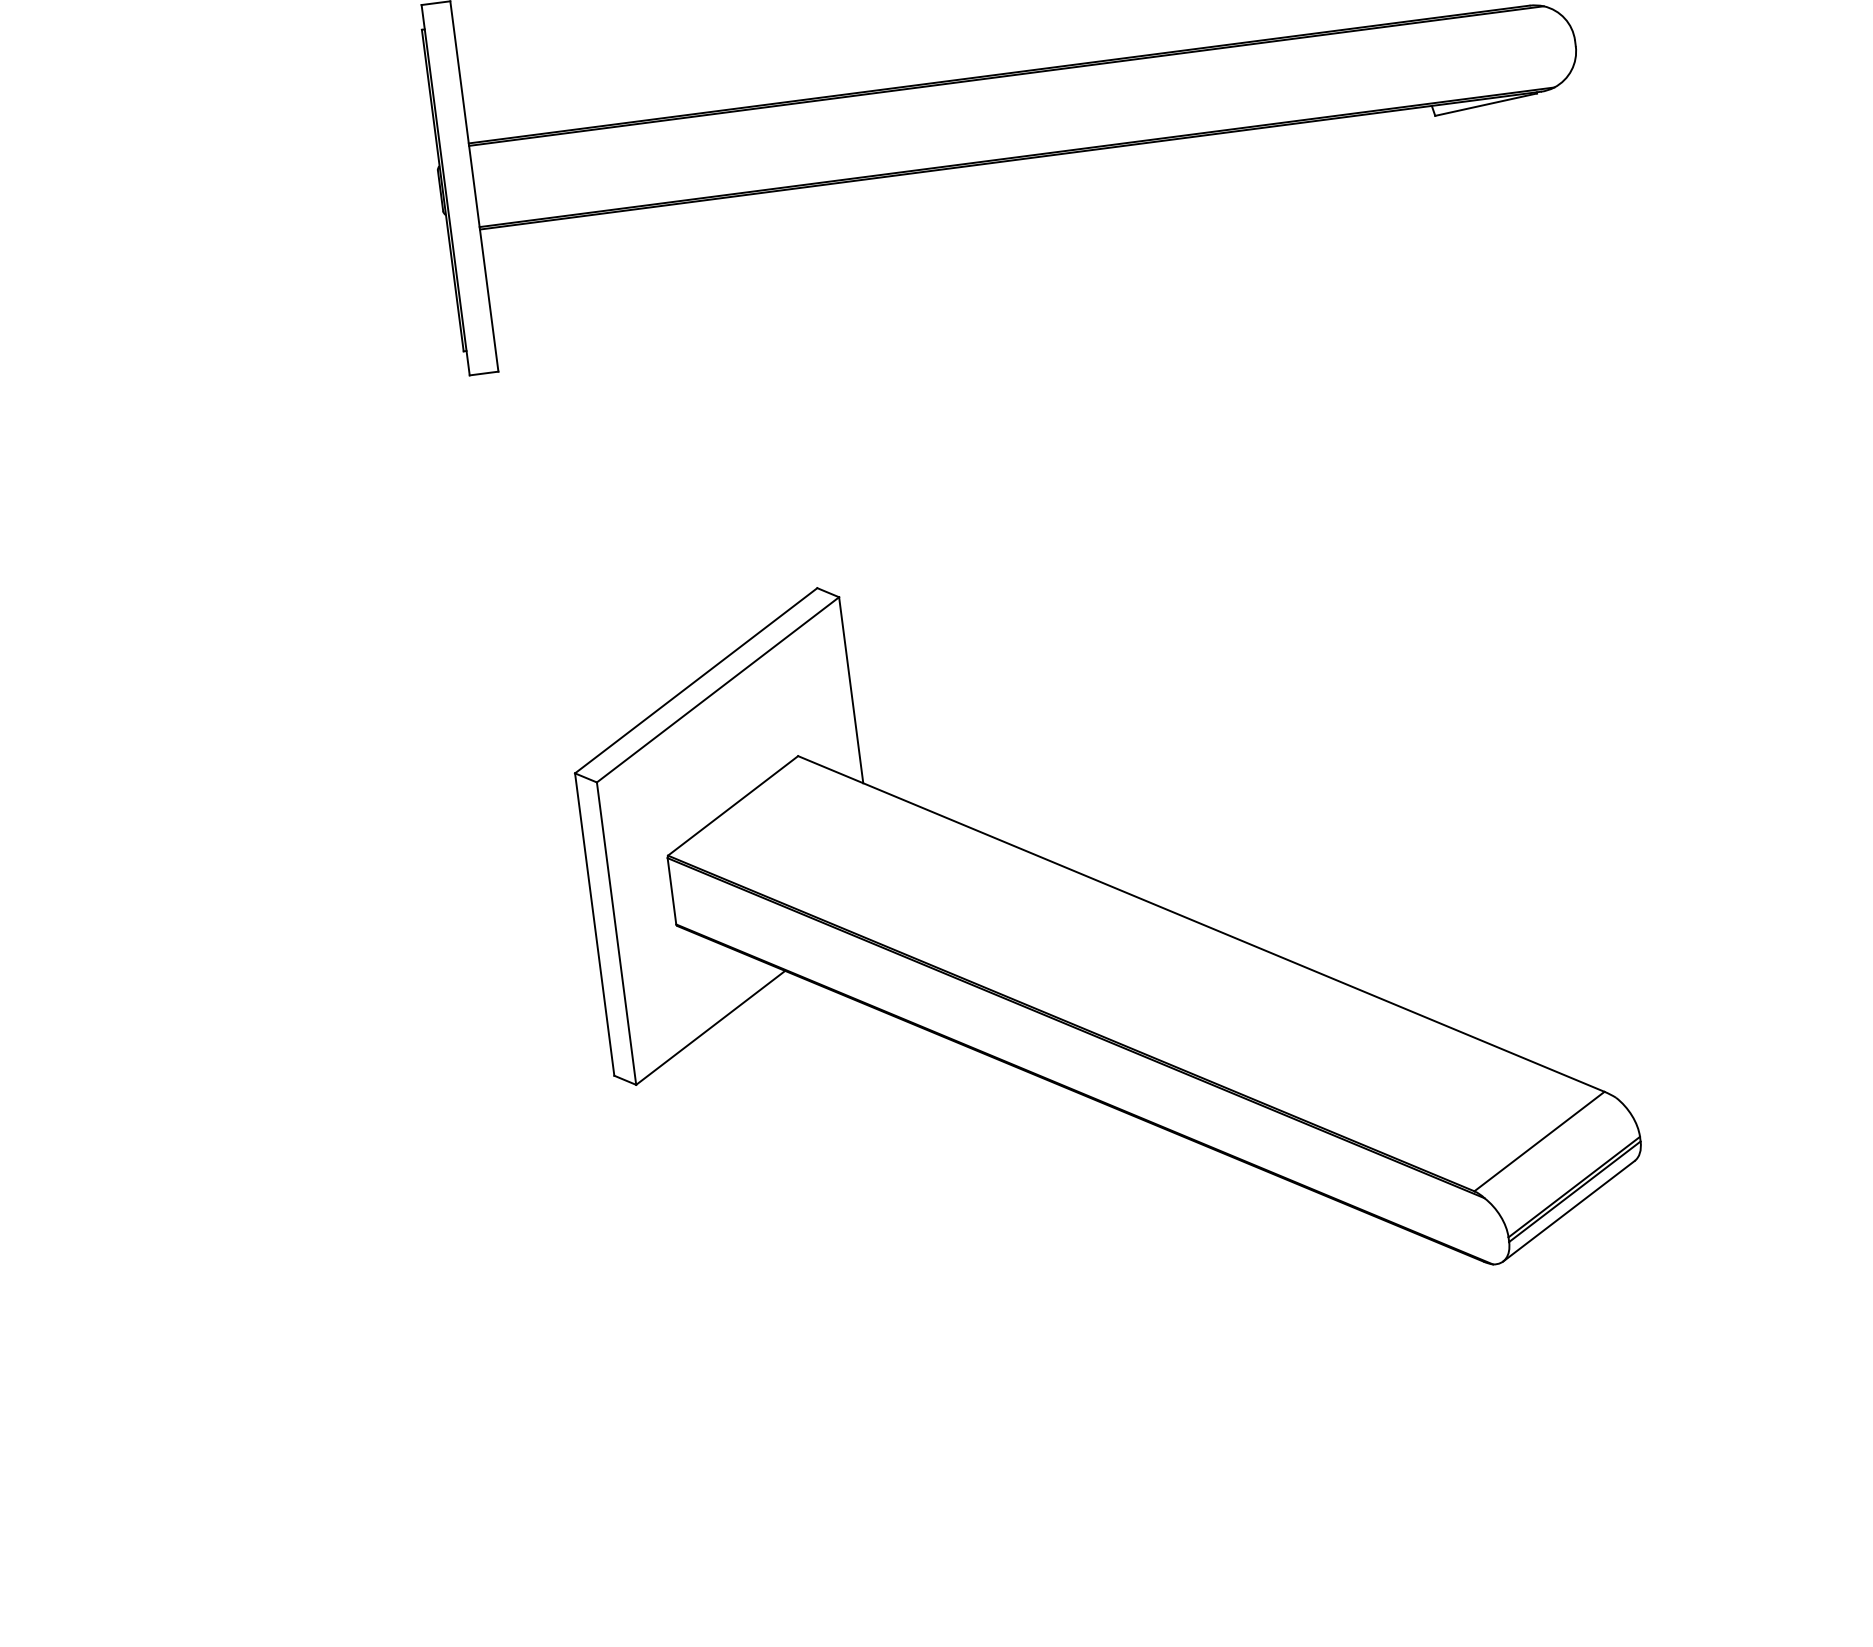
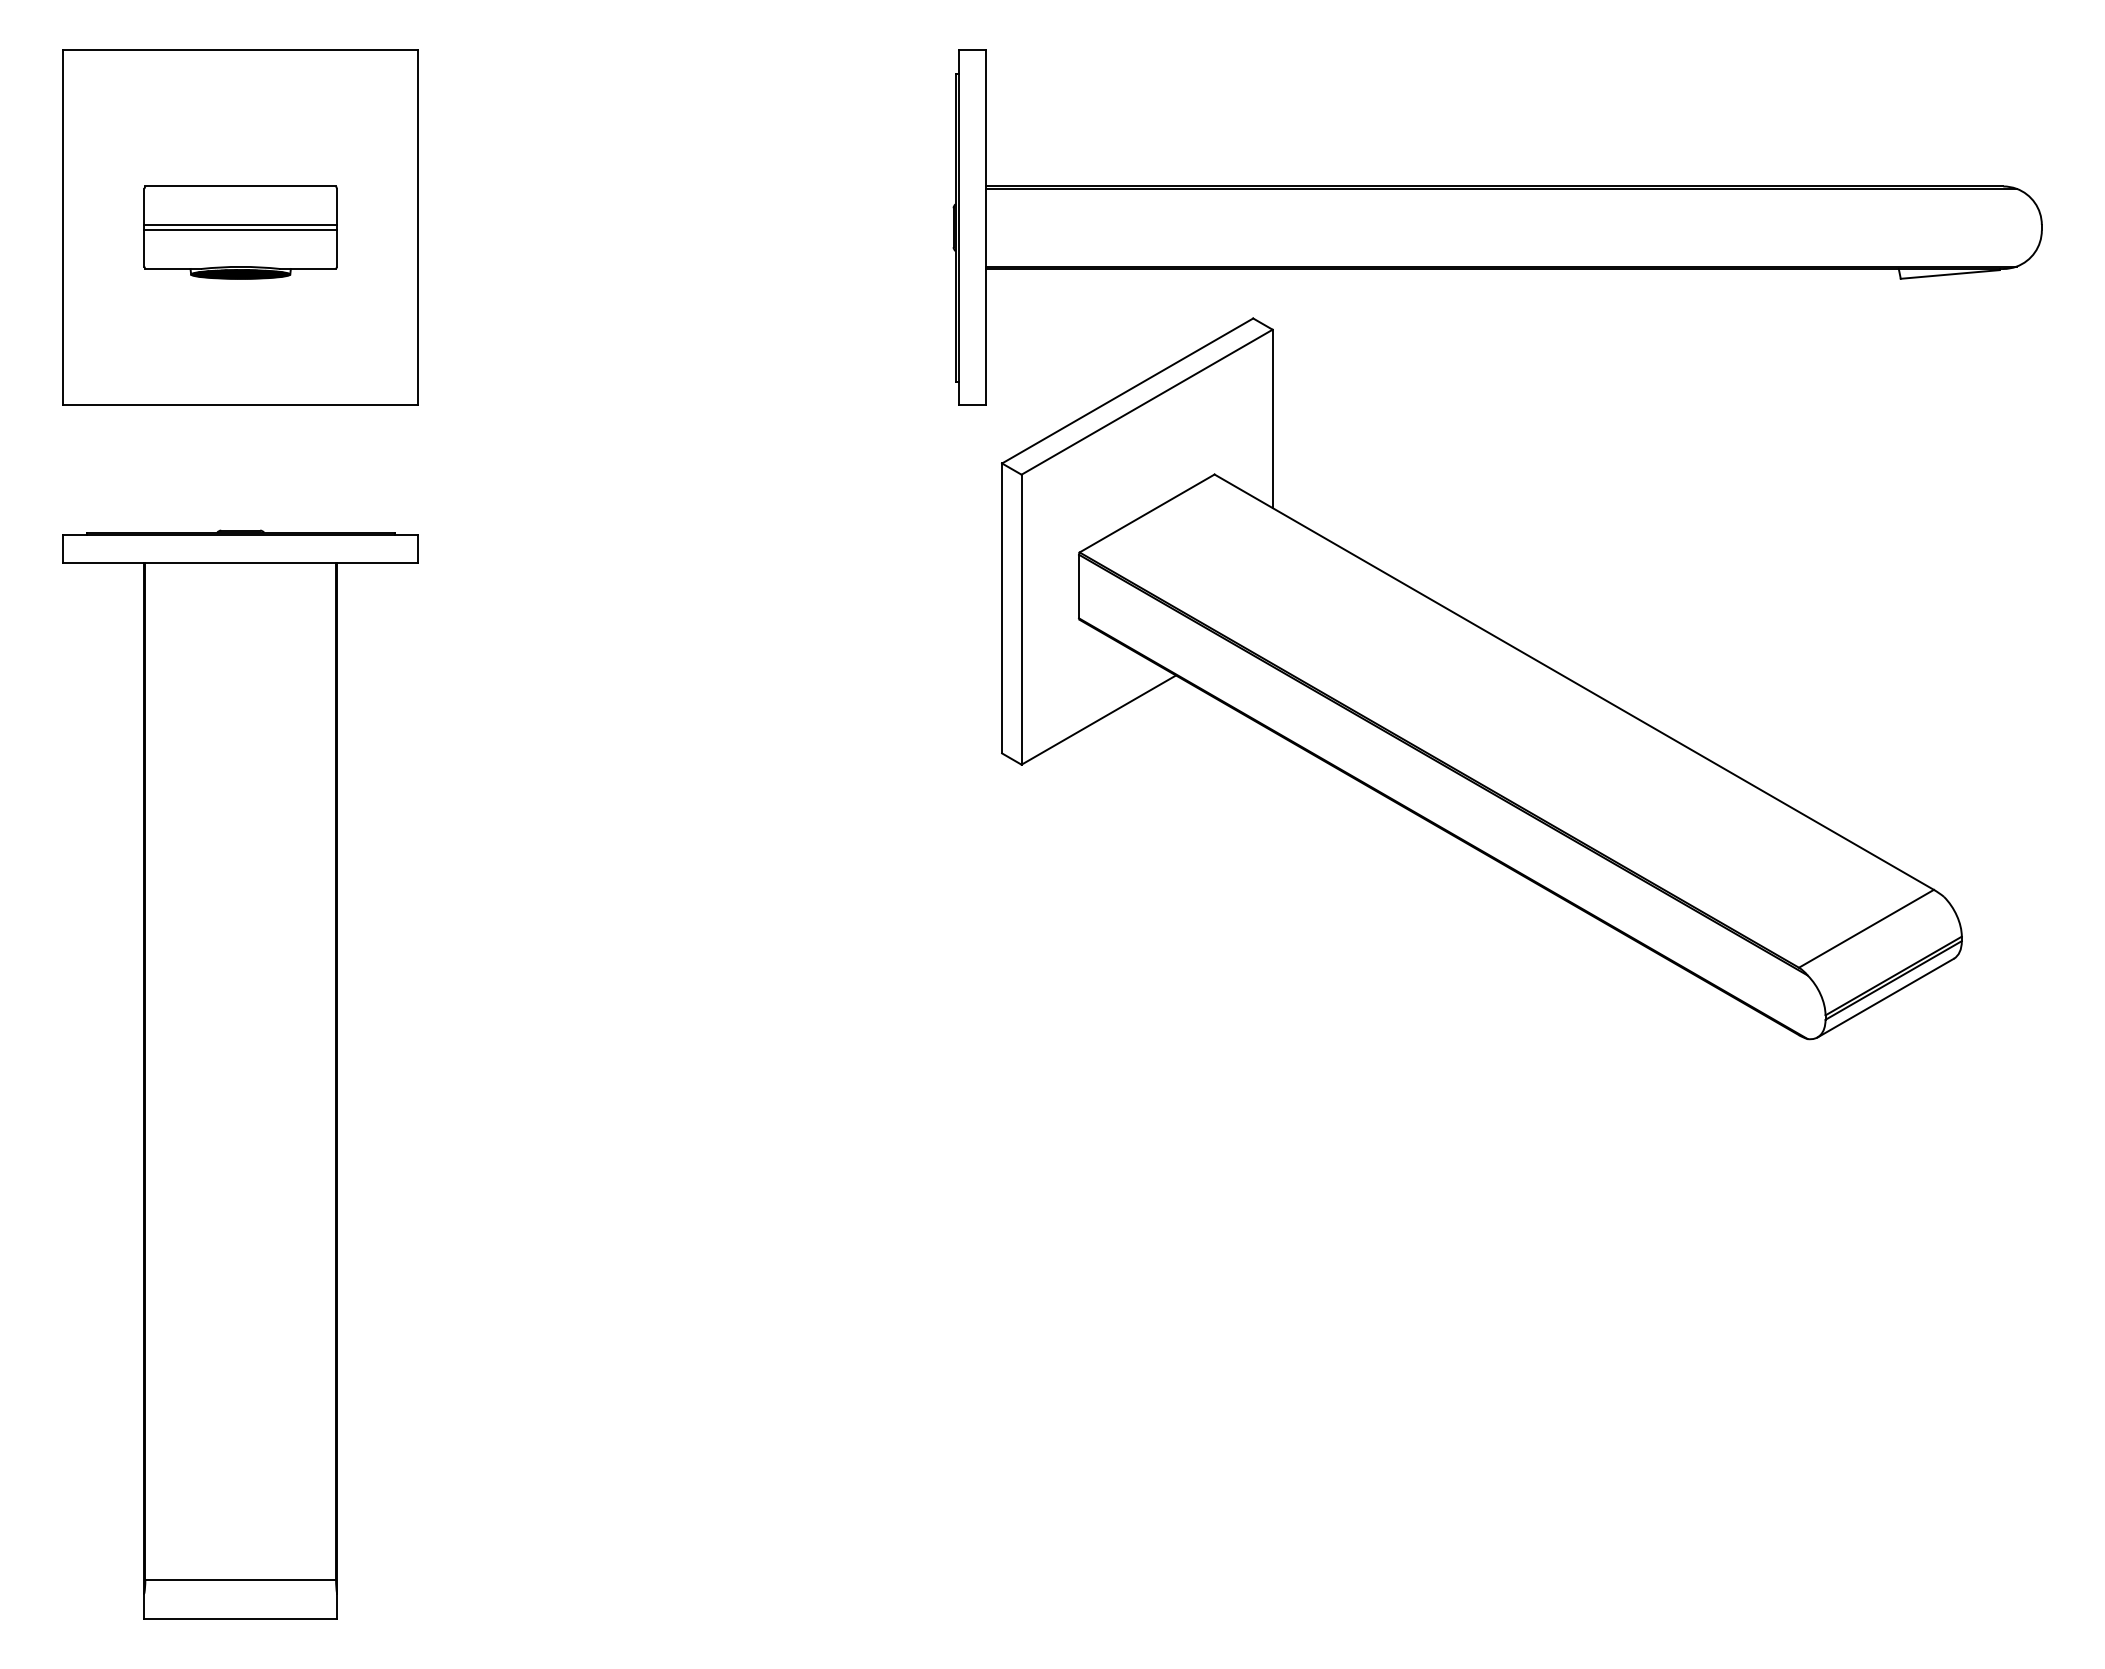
part: (1104, 932) -> (1481, 678), moved

